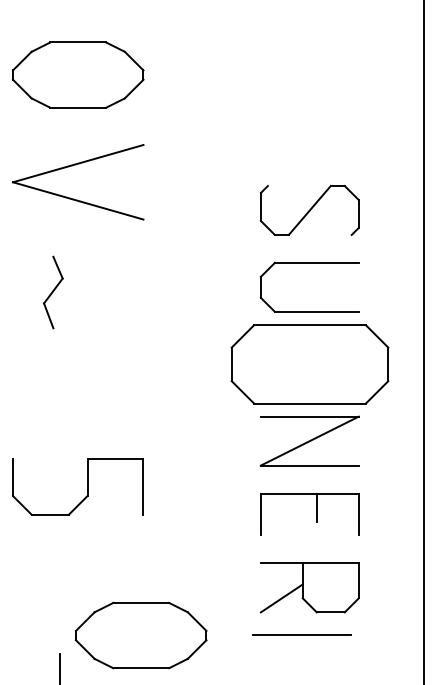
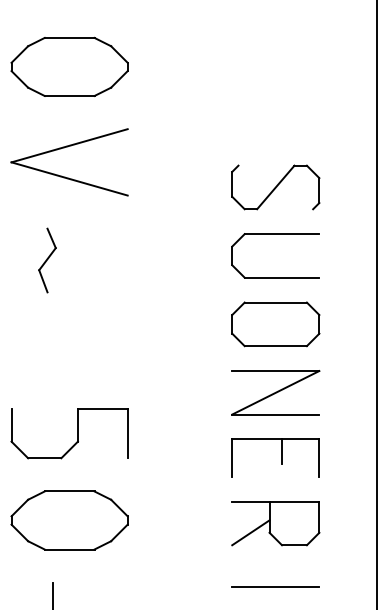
part: (309, 363) -> (275, 323), size x0.62
line: (301, 634) -> (275, 586), moved
part: (140, 635) -> (68, 520), moved

